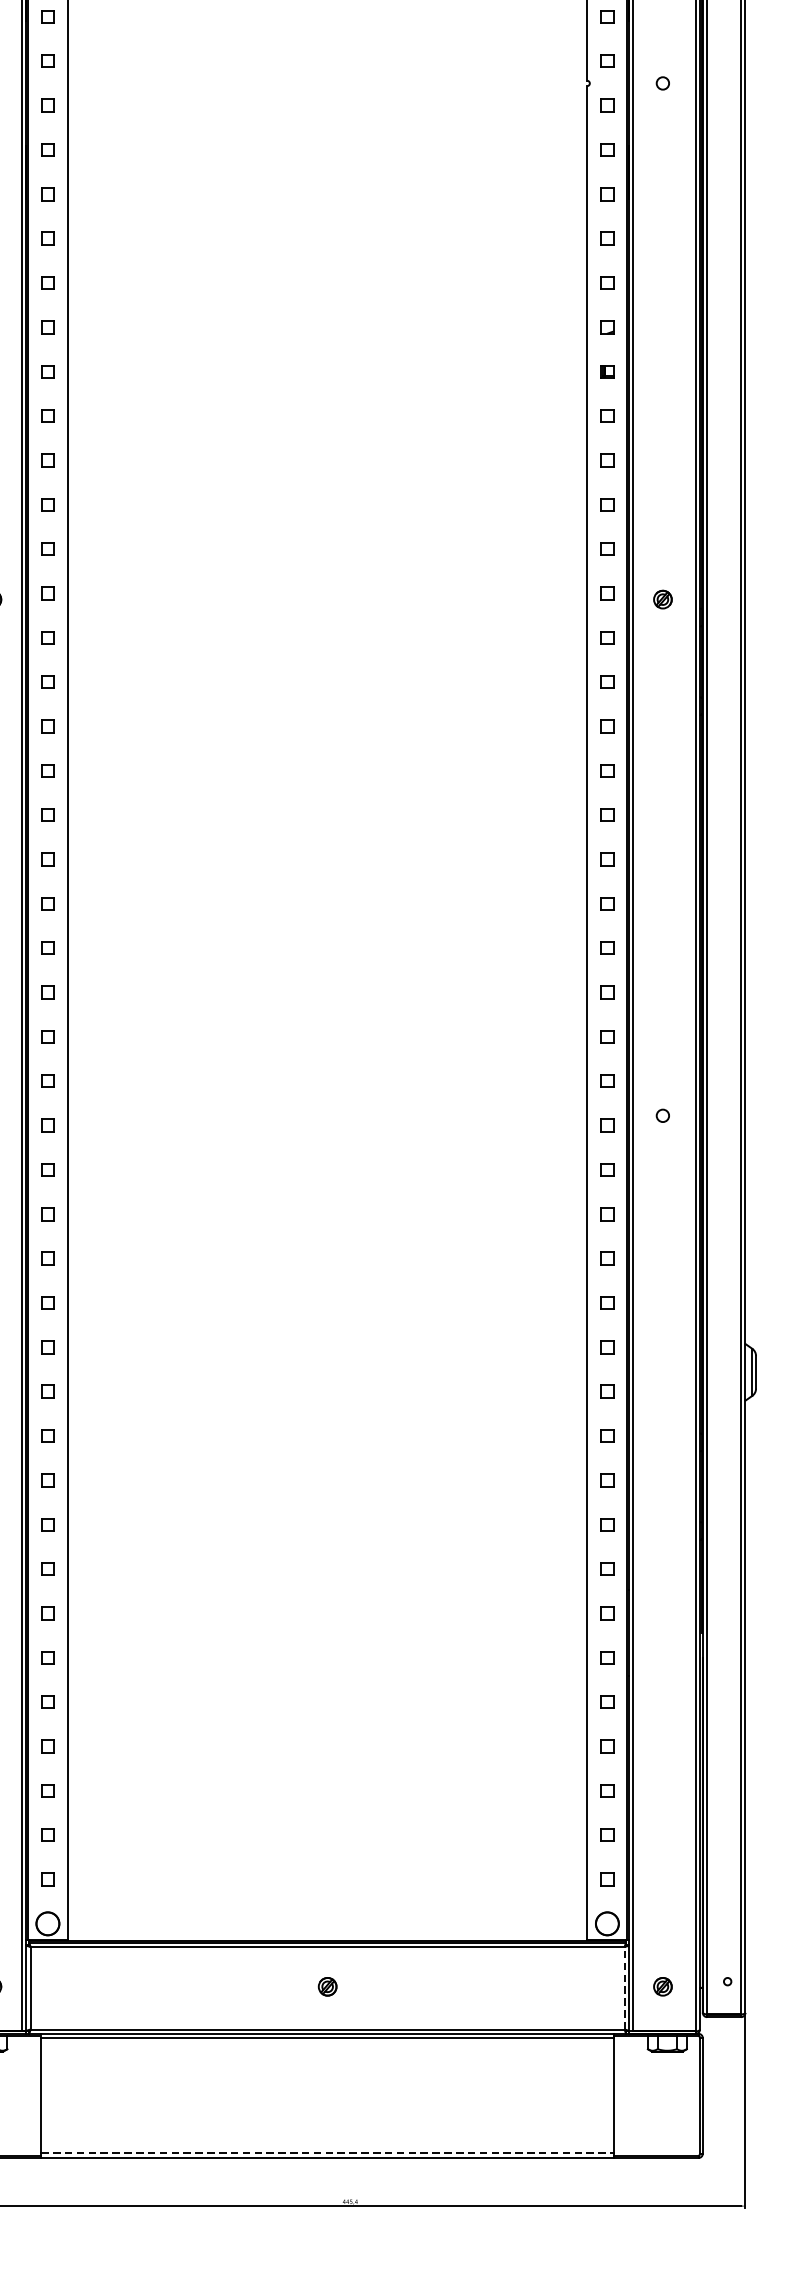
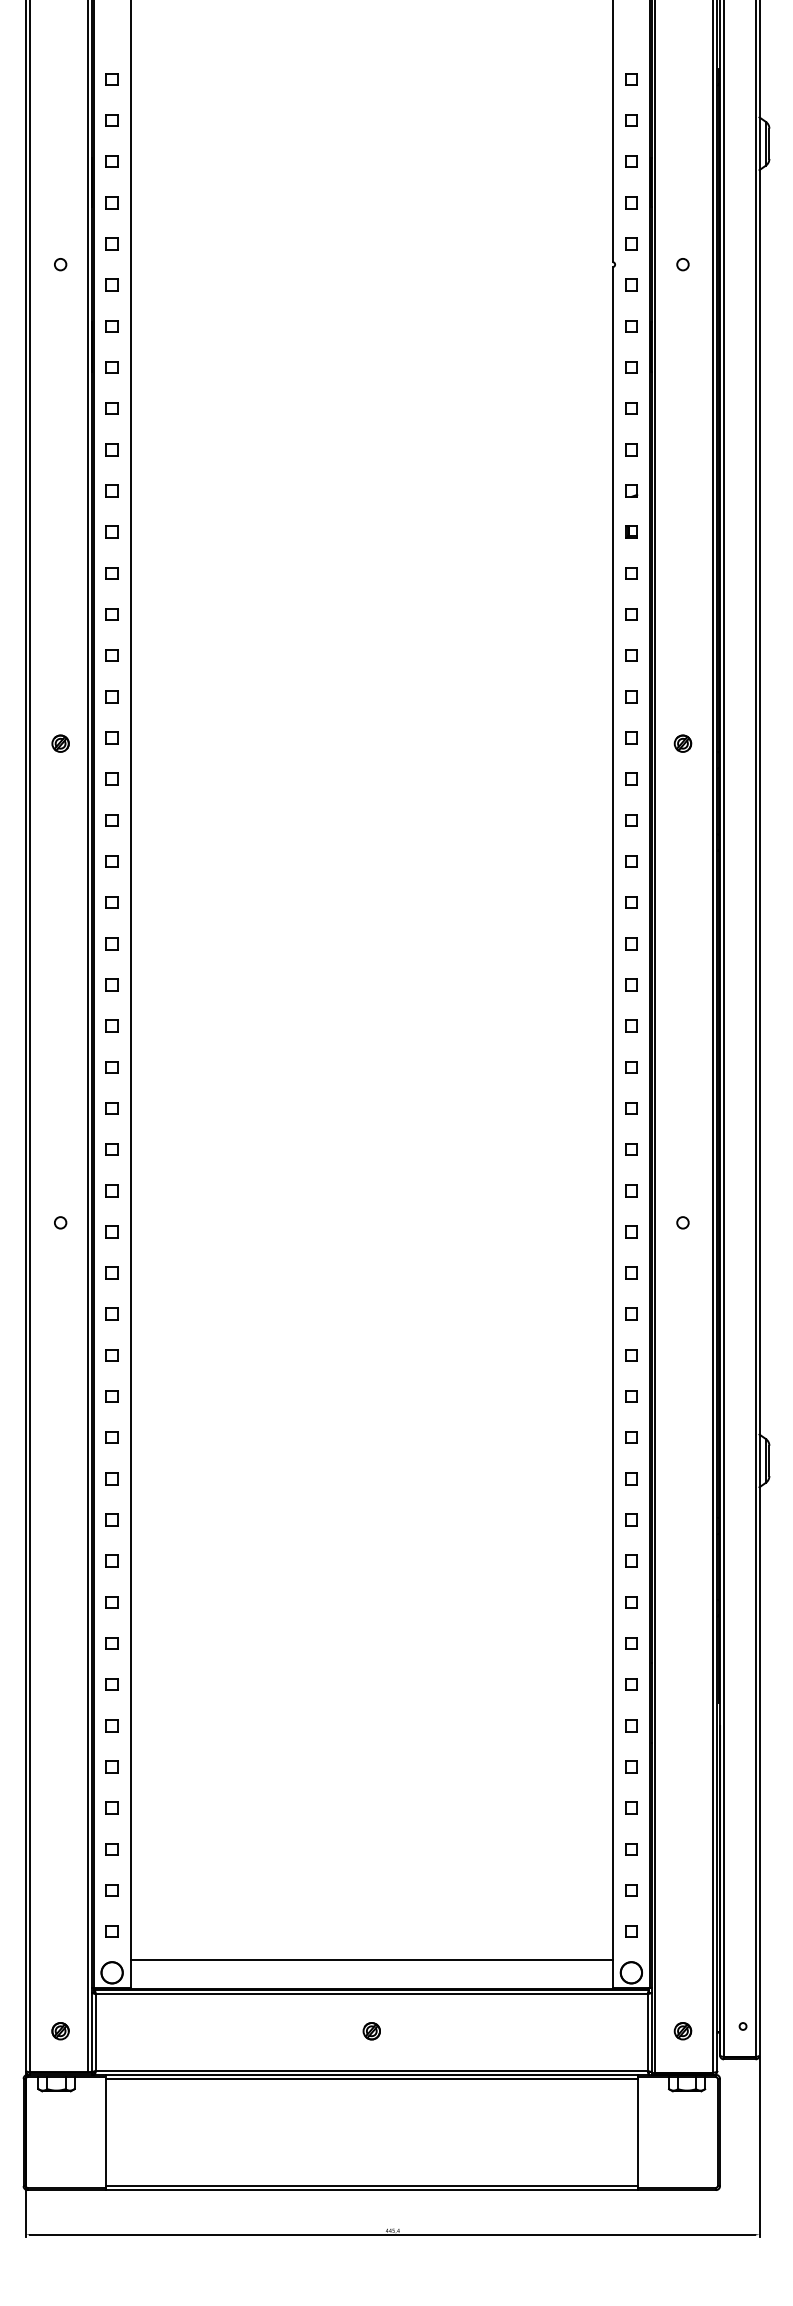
line: (327, 1909) -> (371, 1959), added
line: (624, 1988) -> (647, 2032), dashed -> solid
line: (327, 2152) -> (371, 2185), dashed -> solid

